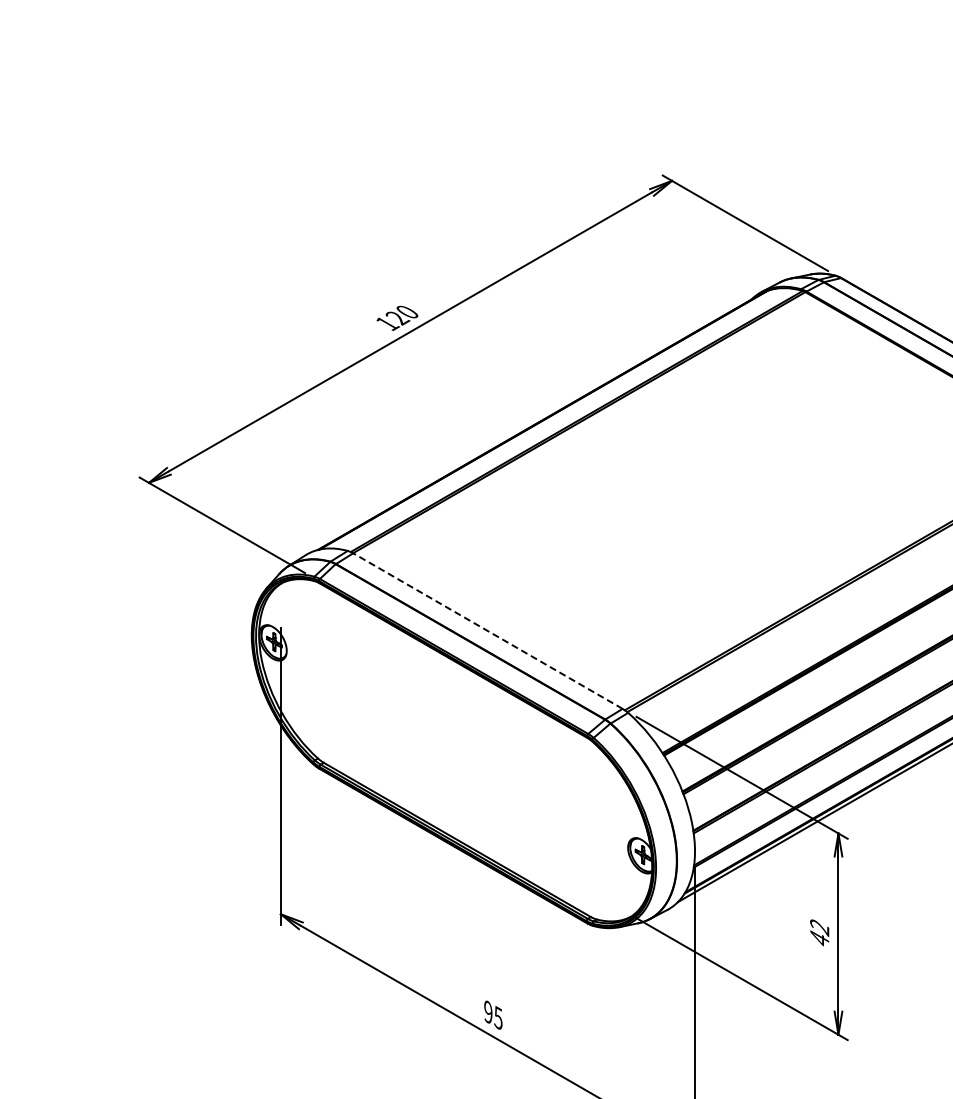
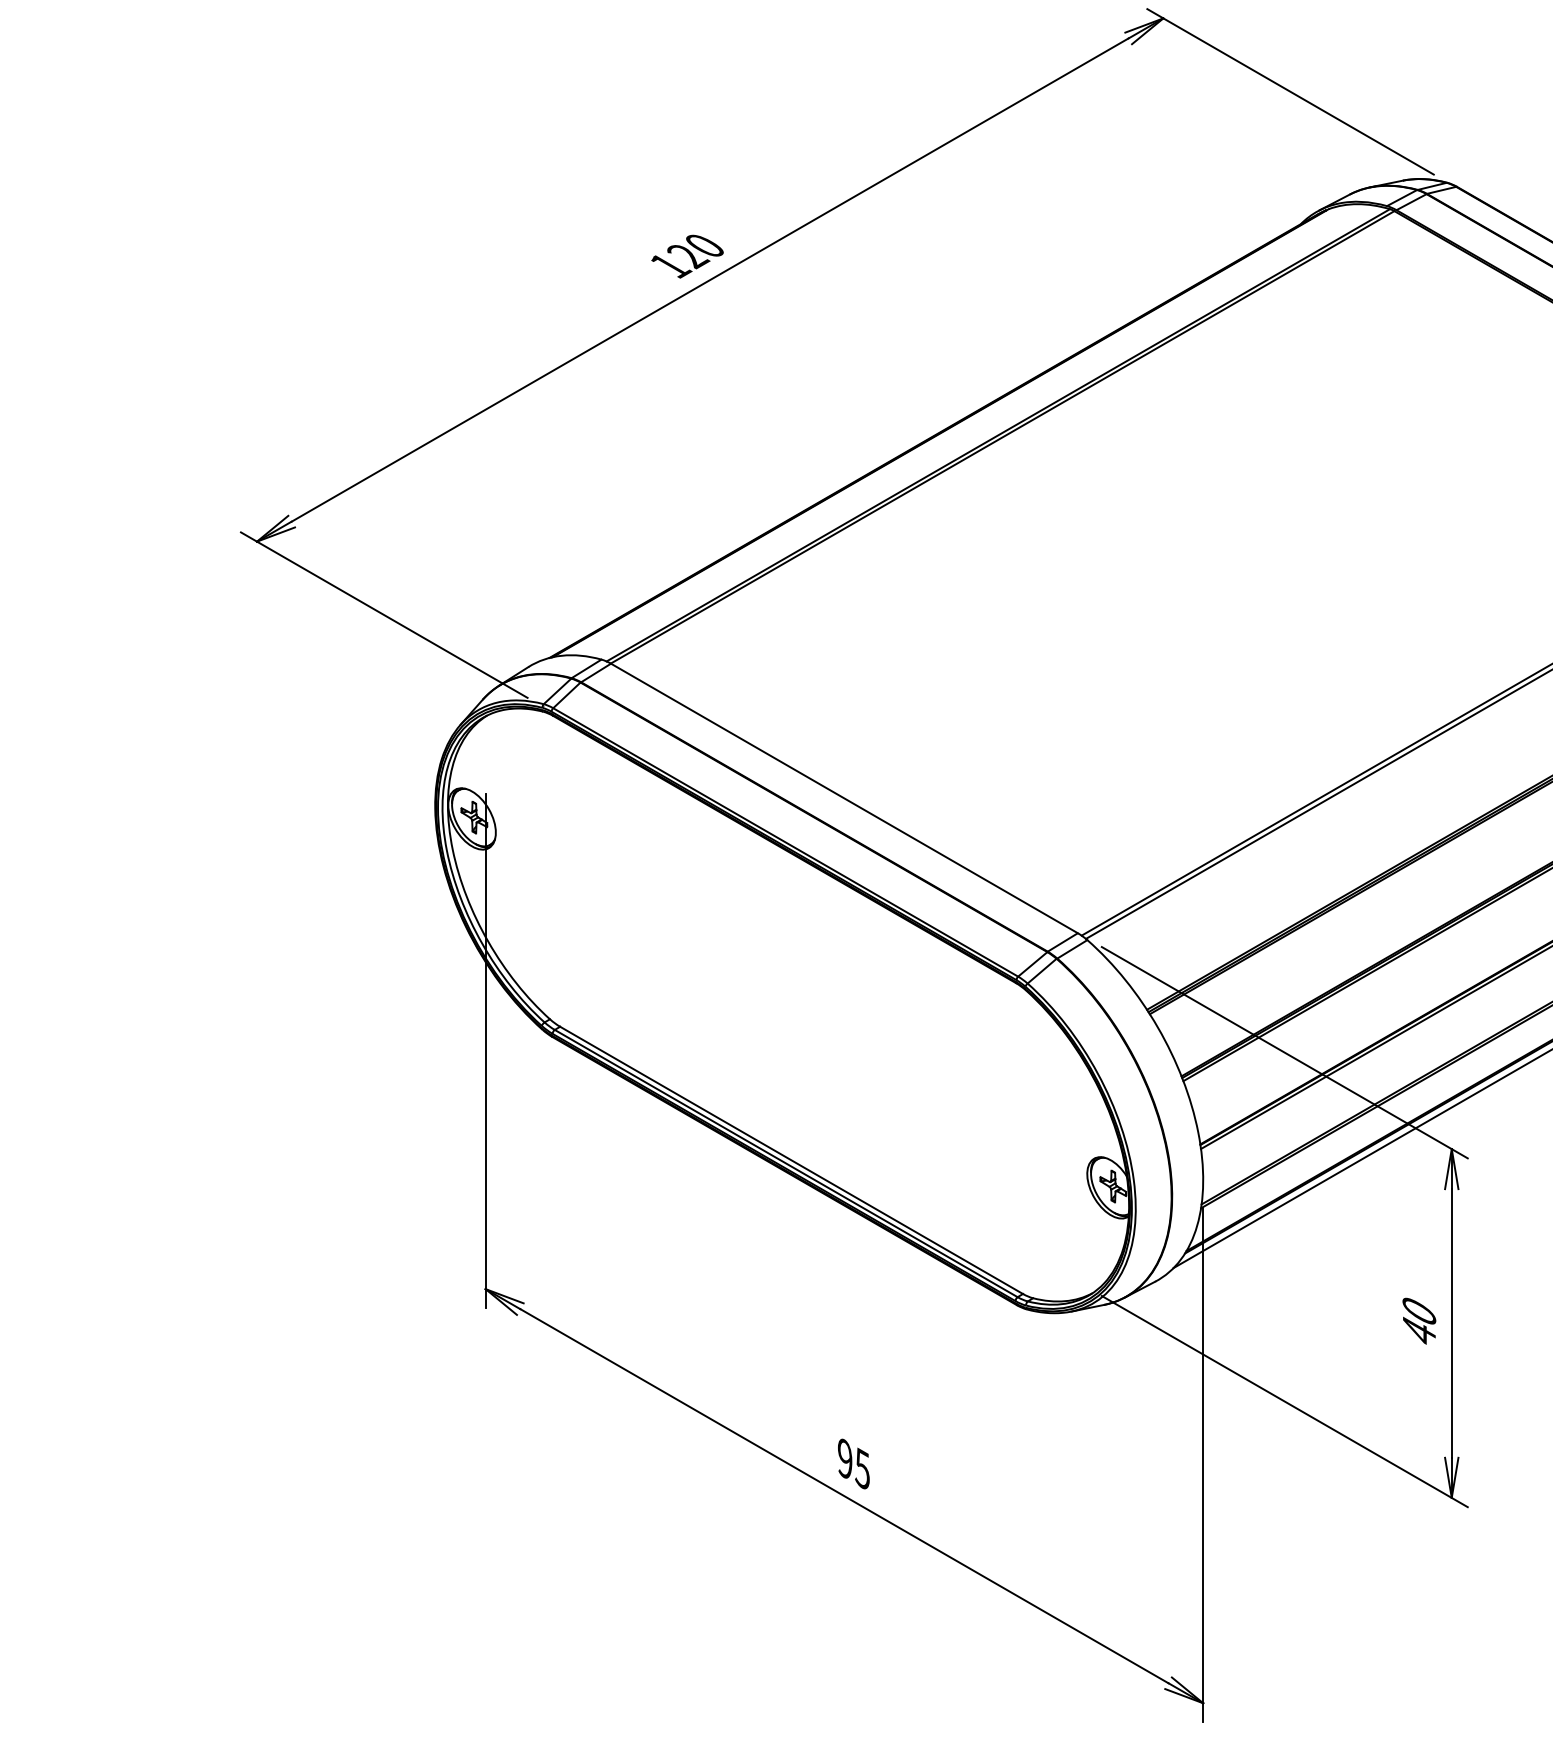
line: (487, 631) -> (843, 799), dashed -> solid
text: (819, 927) -> (1418, 1312), 42 -> 40

